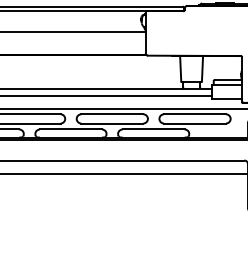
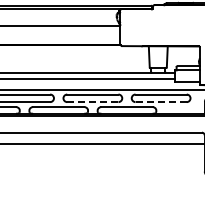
line: (111, 123) -> (92, 102), solid -> dashed
line: (195, 123) -> (161, 102), solid -> dashed

